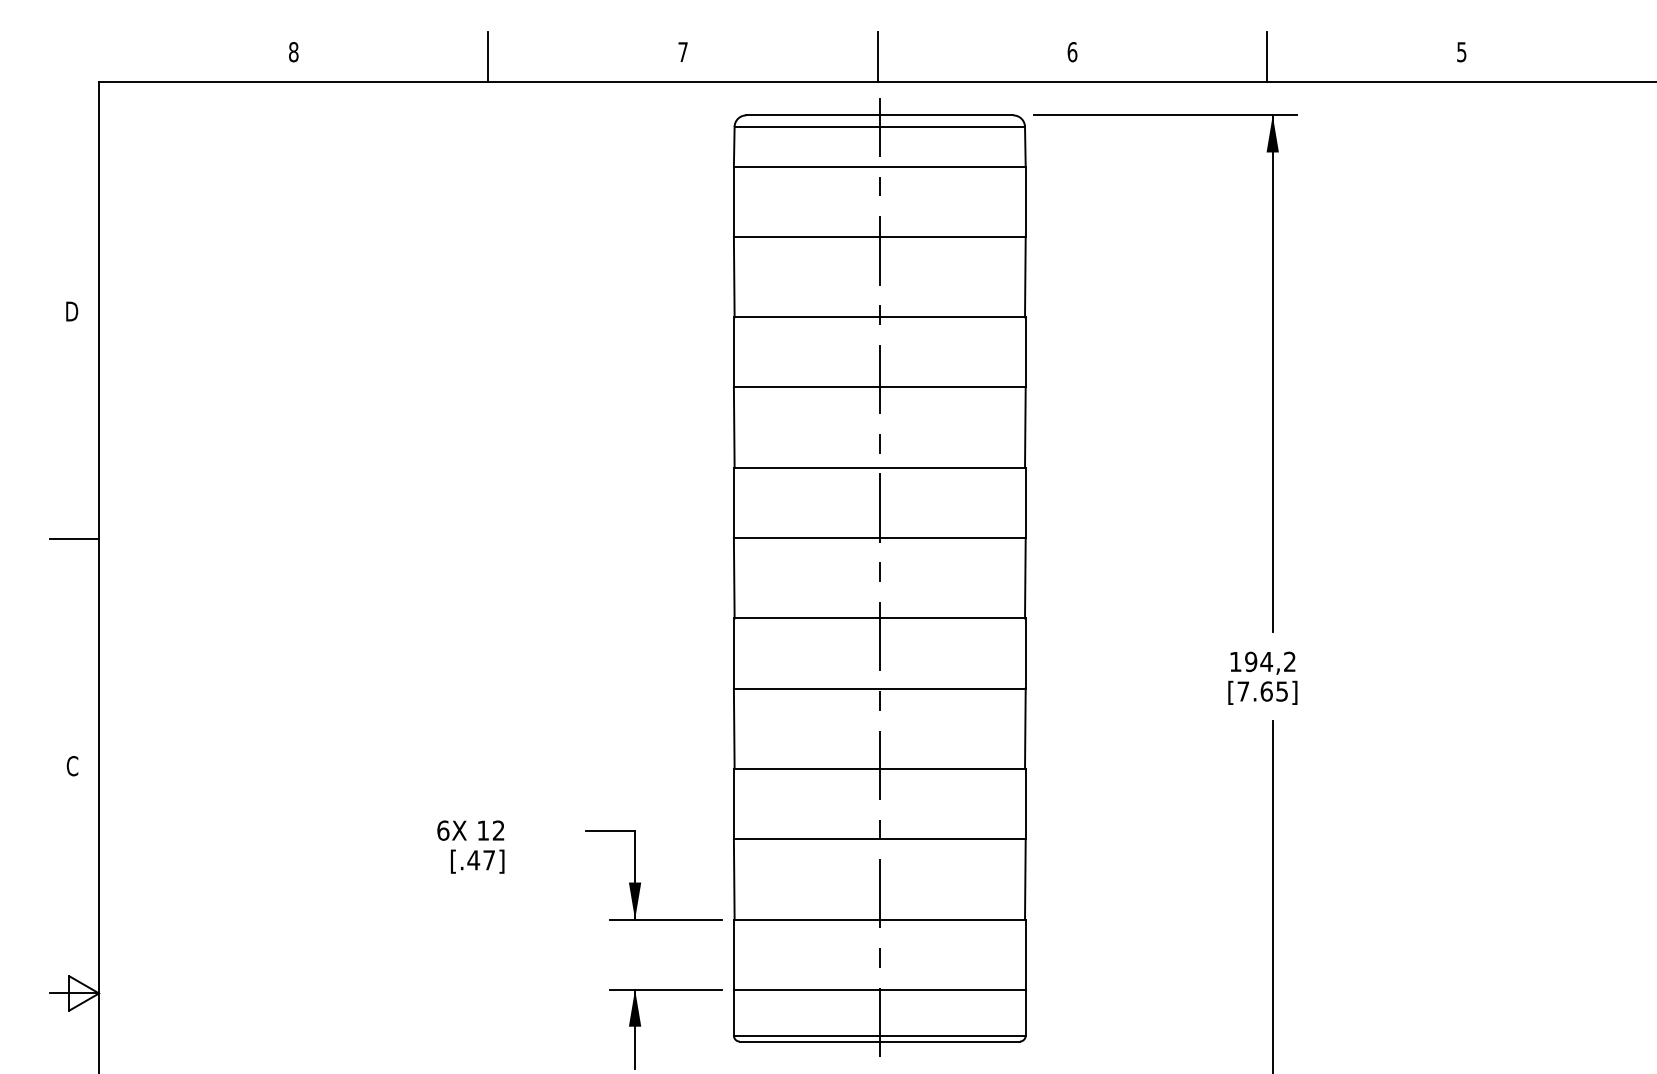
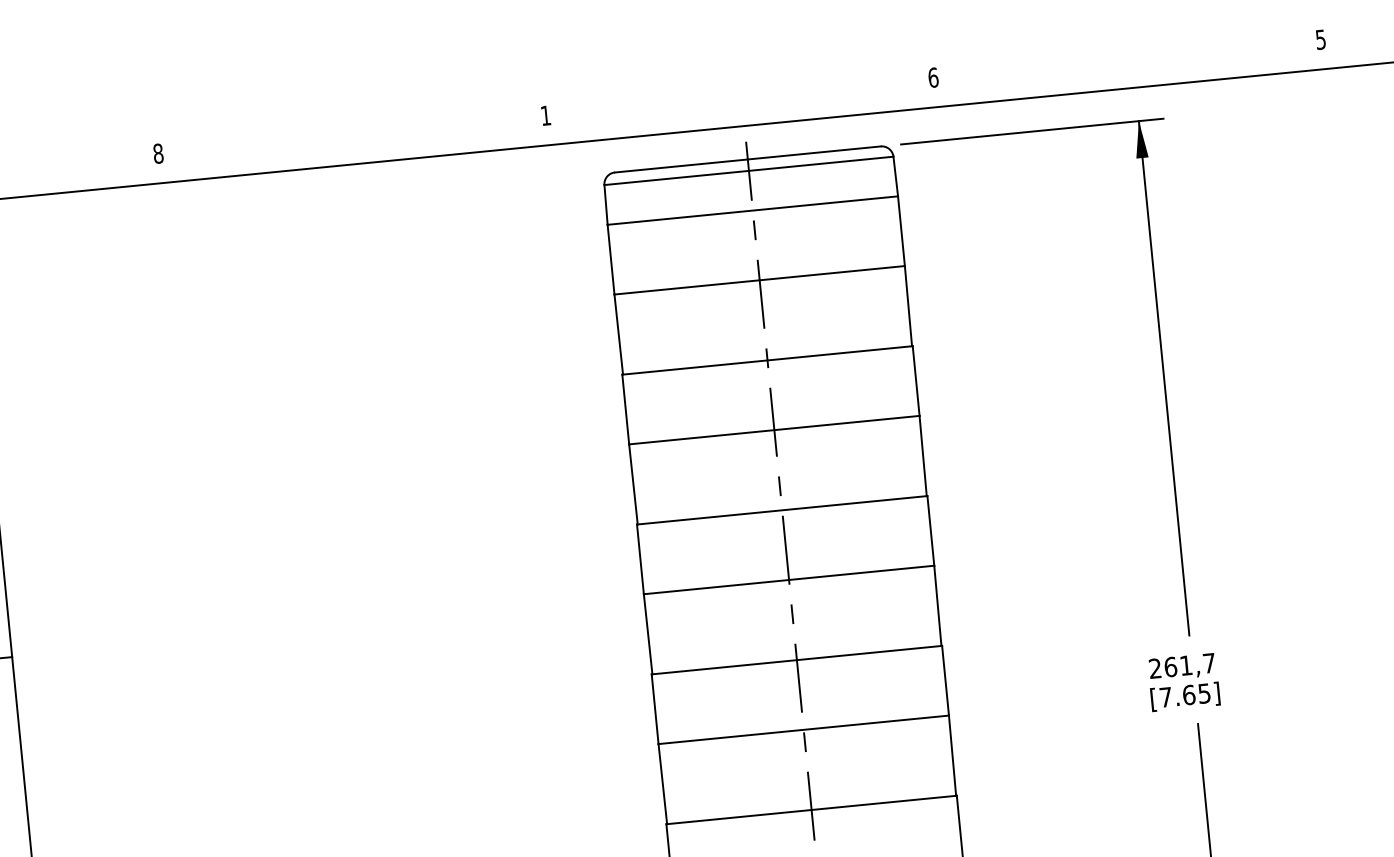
text: (682, 51) -> (545, 115), 7 -> 1
line: (488, 56) -> (352, 139), removed
line: (877, 56) -> (739, 101), removed
line: (1267, 56) -> (1127, 63), removed
text: (1262, 661) -> (1181, 665), 194,2 -> 261,7

